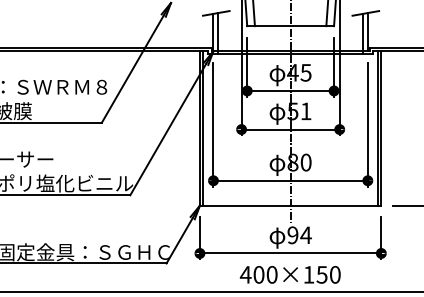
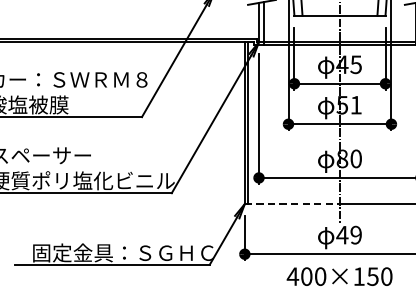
line: (245, 205) -> (292, 203), solid -> dashed
text: (299, 235) -> (349, 235), 94 -> 49

